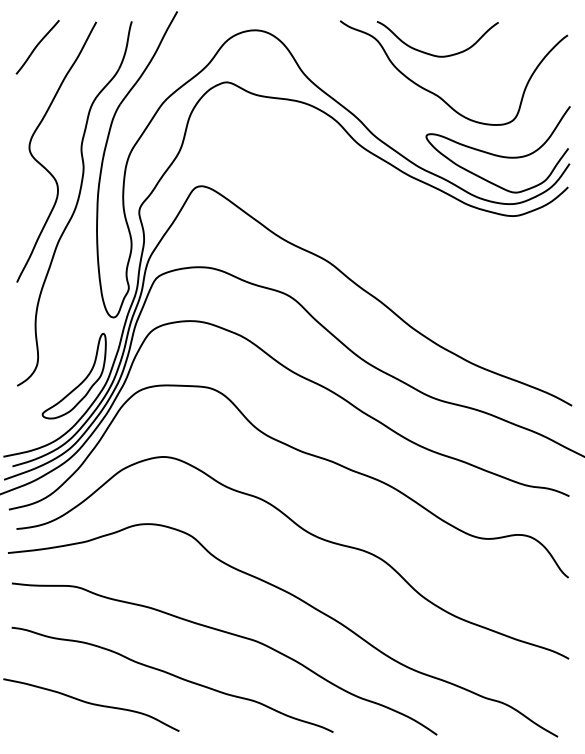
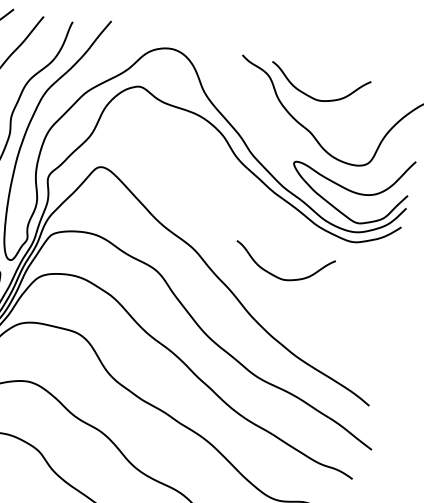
curve: (434, 274) -> (278, 276), added

